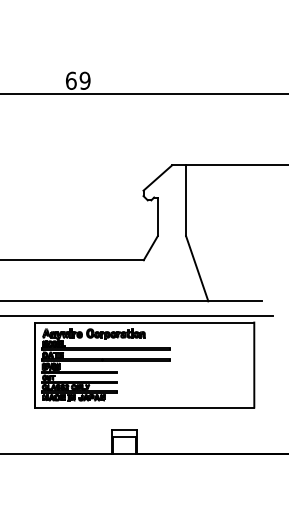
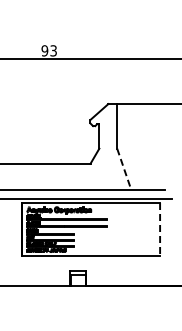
text: (76, 80) -> (48, 50), 69 -> 93
line: (197, 269) -> (124, 169), solid -> dashed
line: (254, 364) -> (160, 229), solid -> dashed

